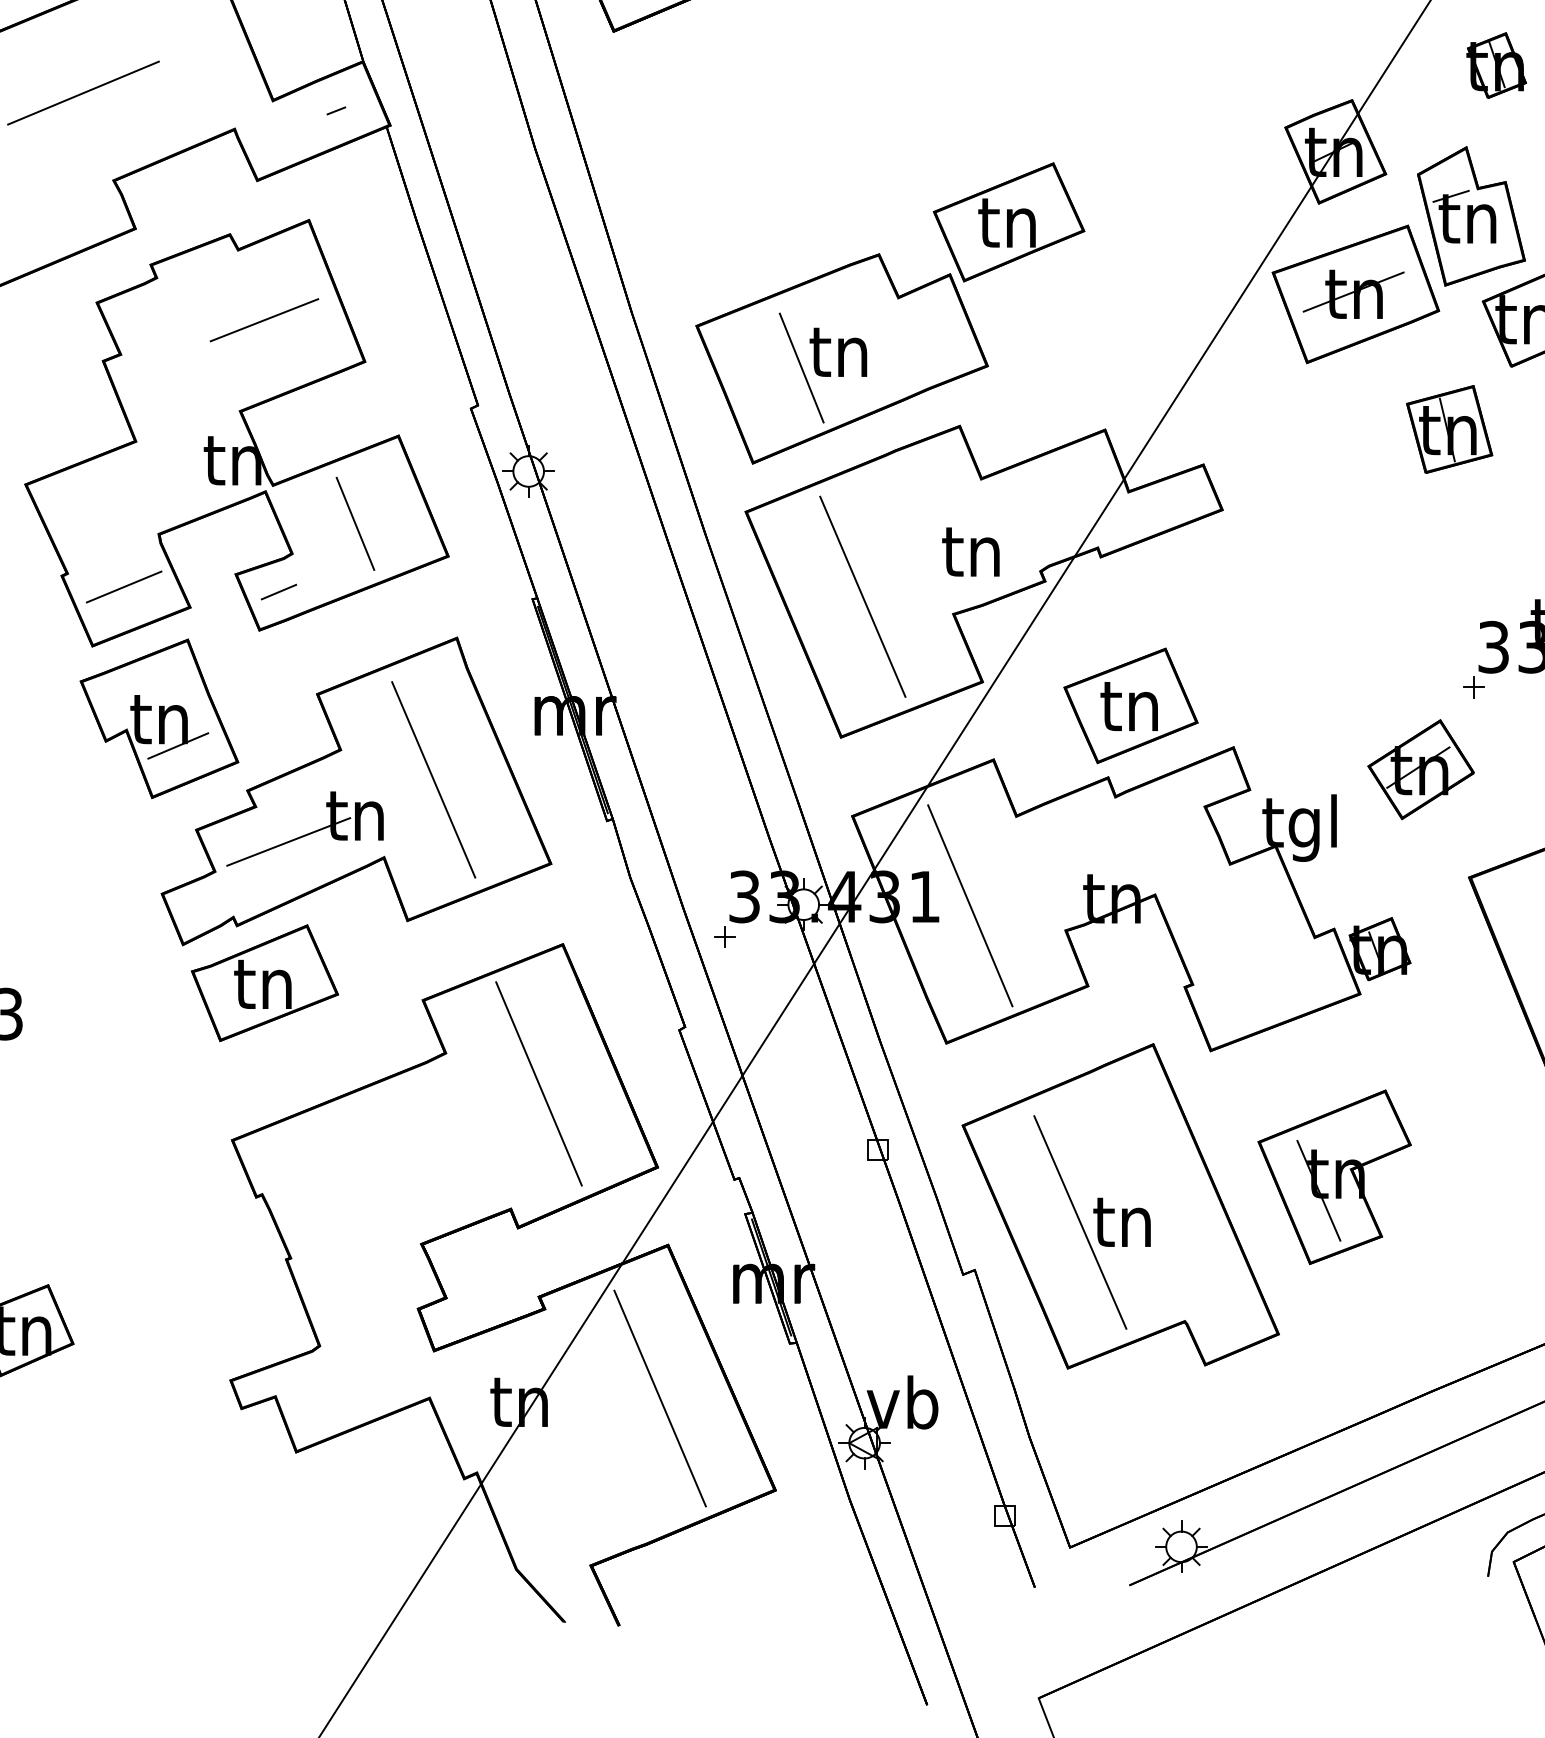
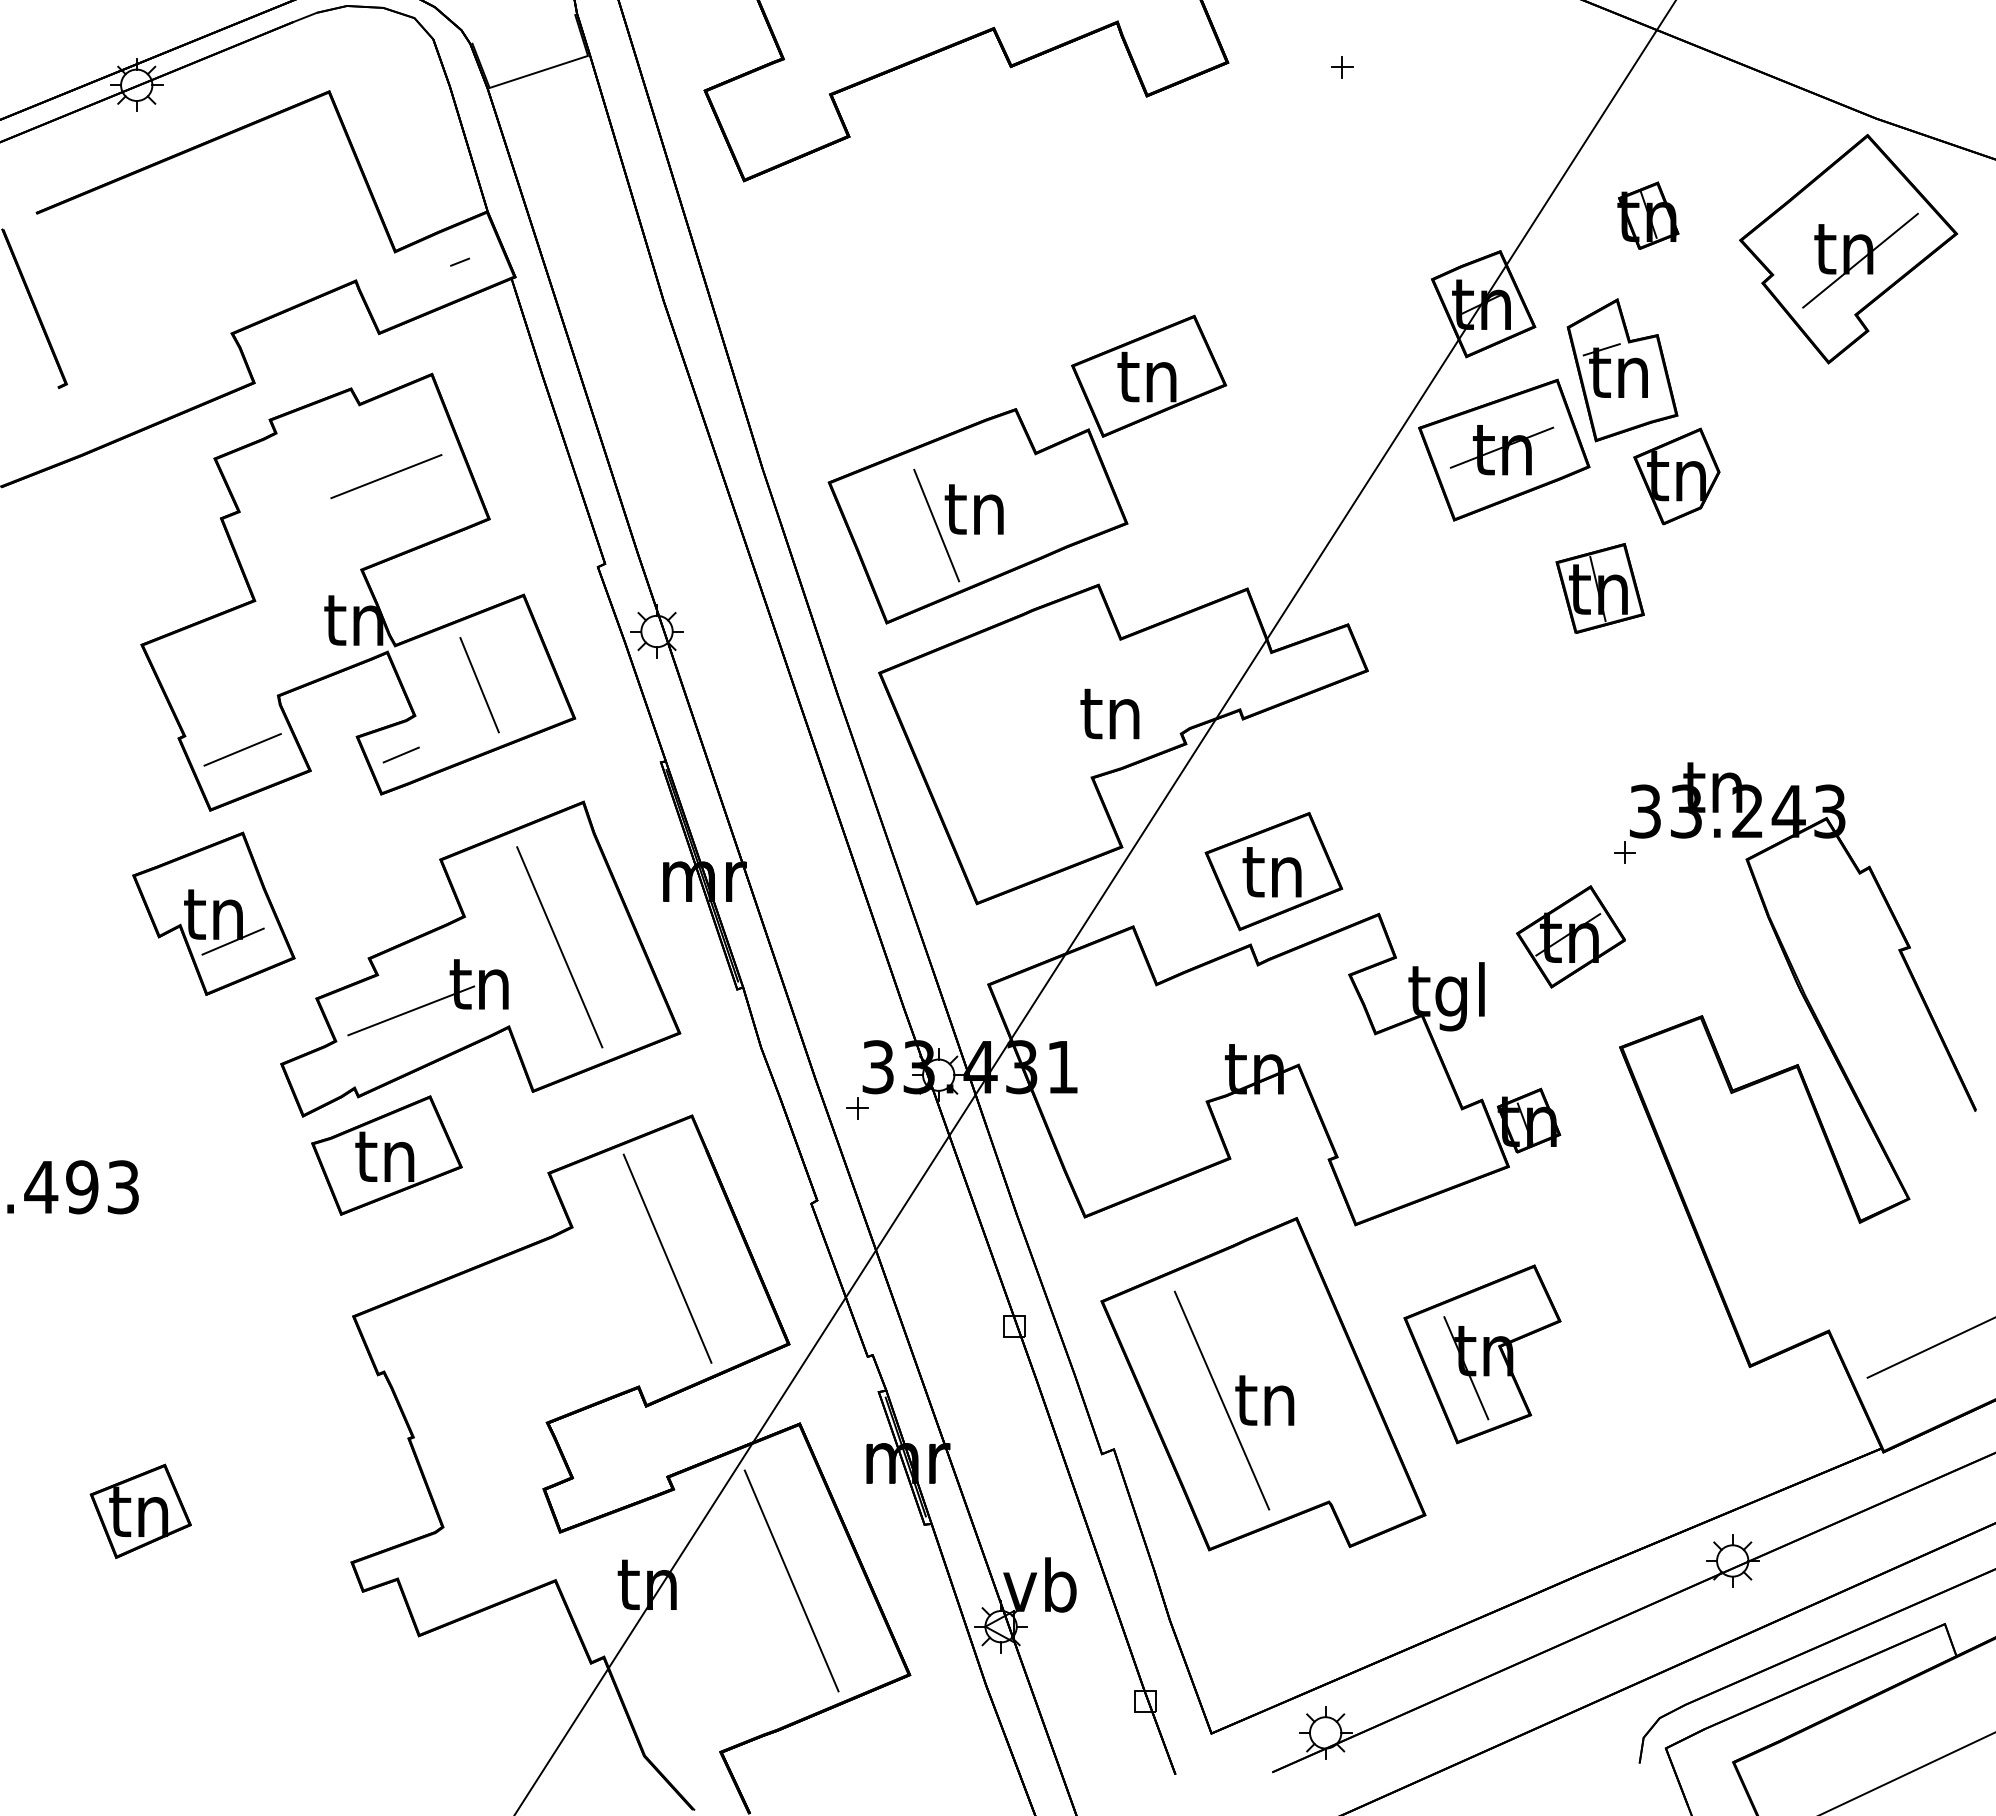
line: (82, 92) -> (200, 243), removed
line: (862, 596) -> (998, 759), removed
part: (159, 718) -> (213, 913), moved
line: (970, 905) -> (1109, 1076), removed

